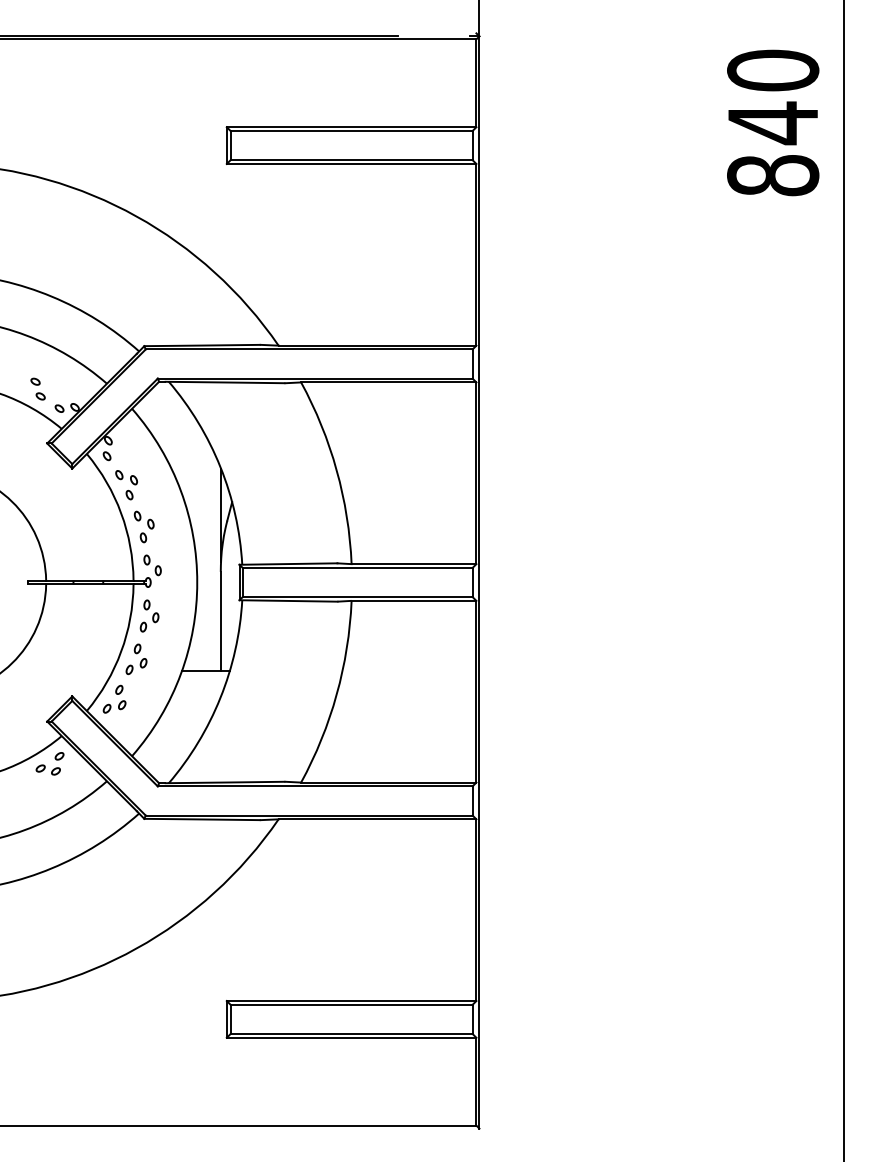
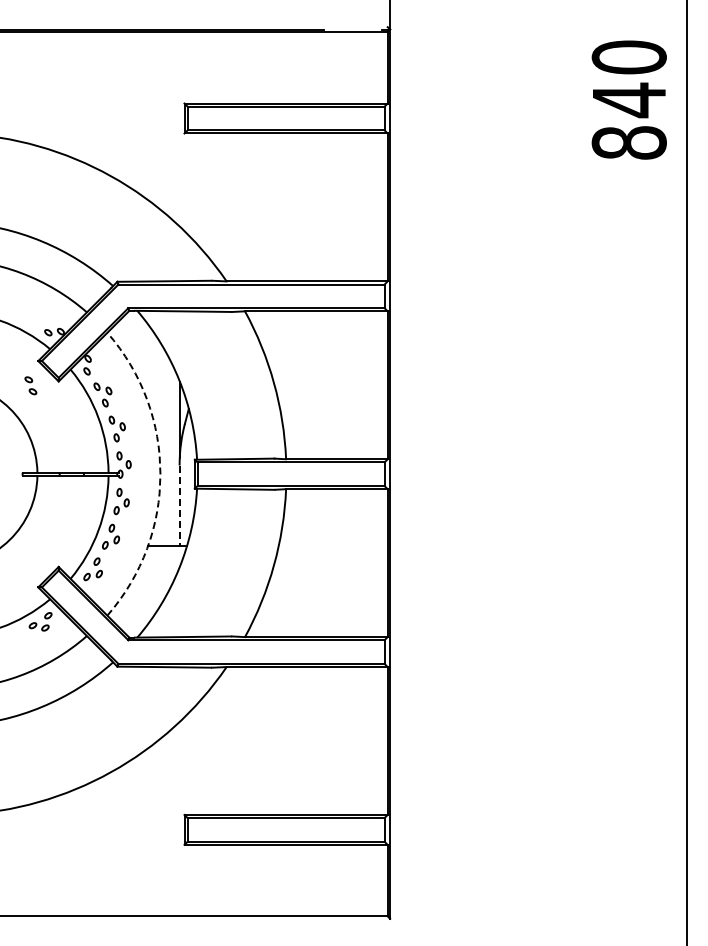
part: (37, 388) -> (30, 385), moved
arc: (197, 582) -> (160, 474), solid -> dashed
line: (220, 622) -> (179, 506), solid -> dashed

